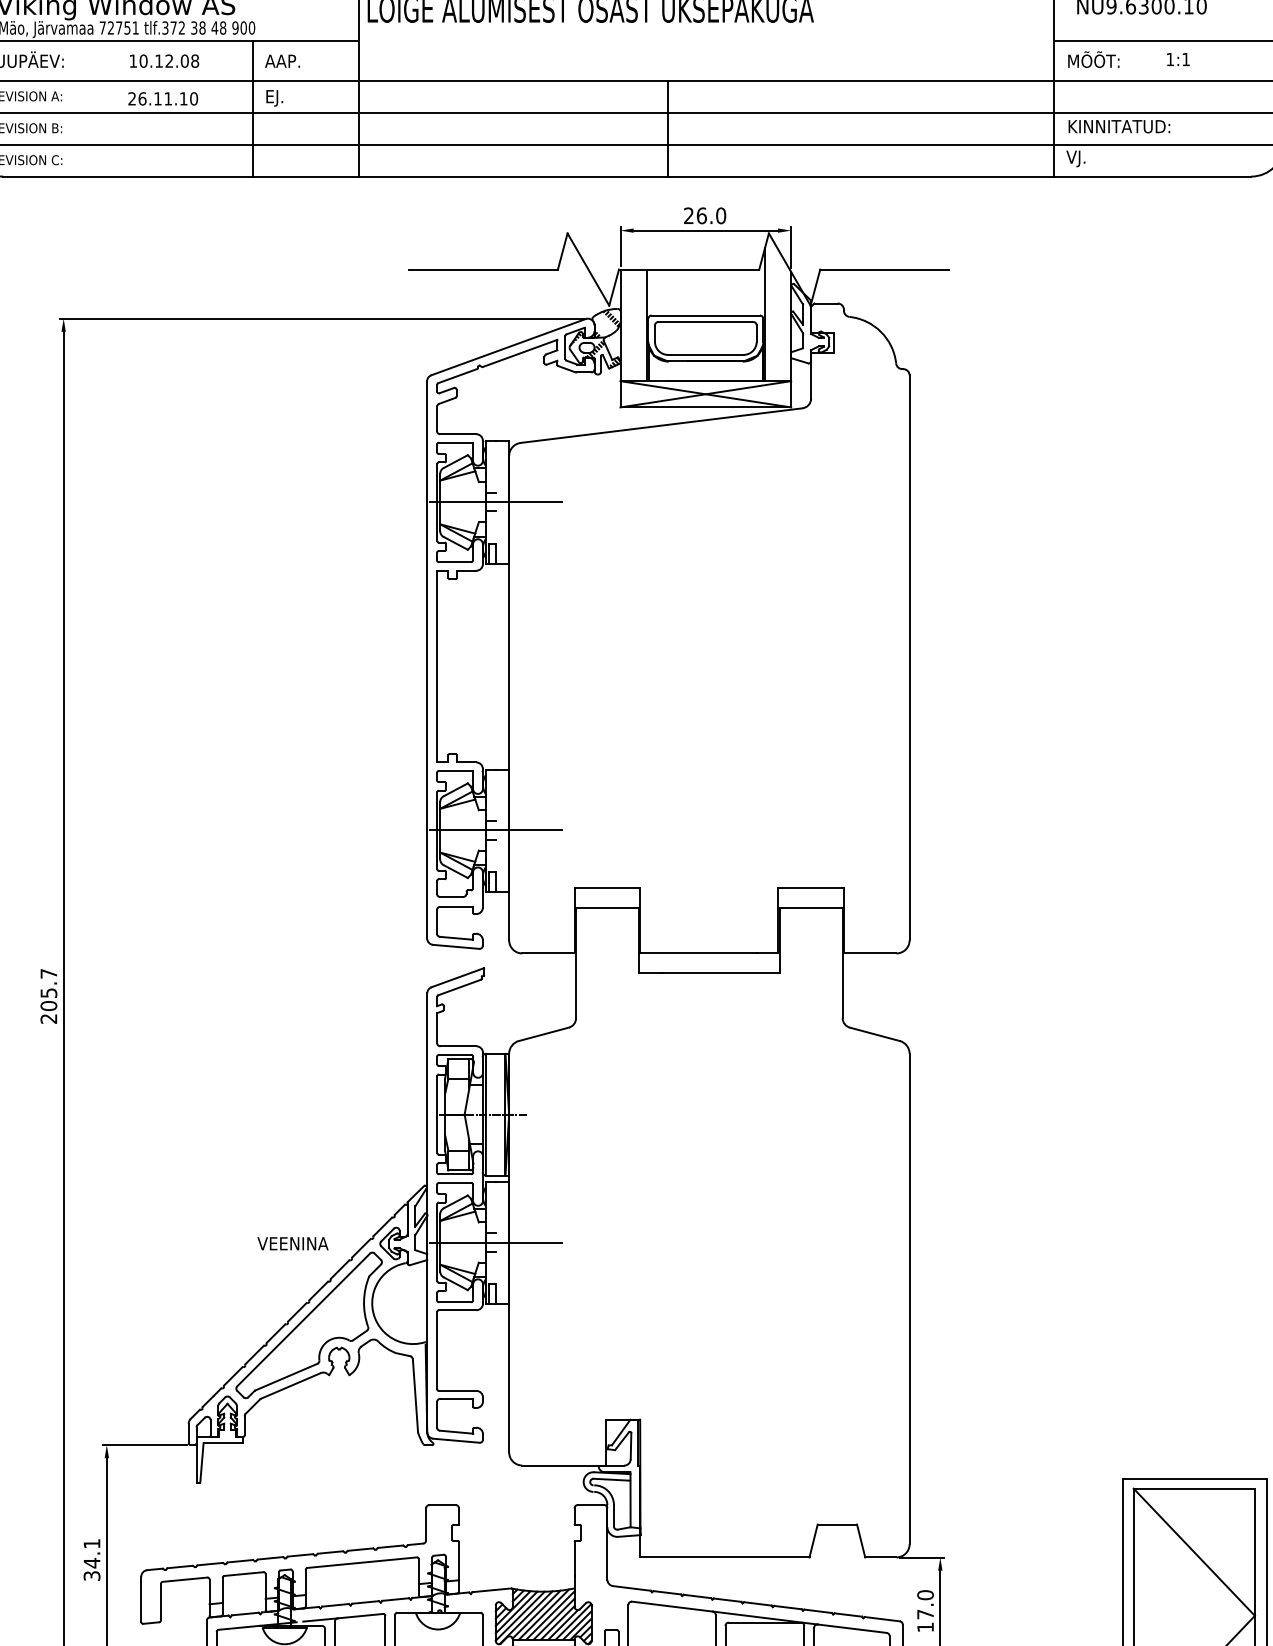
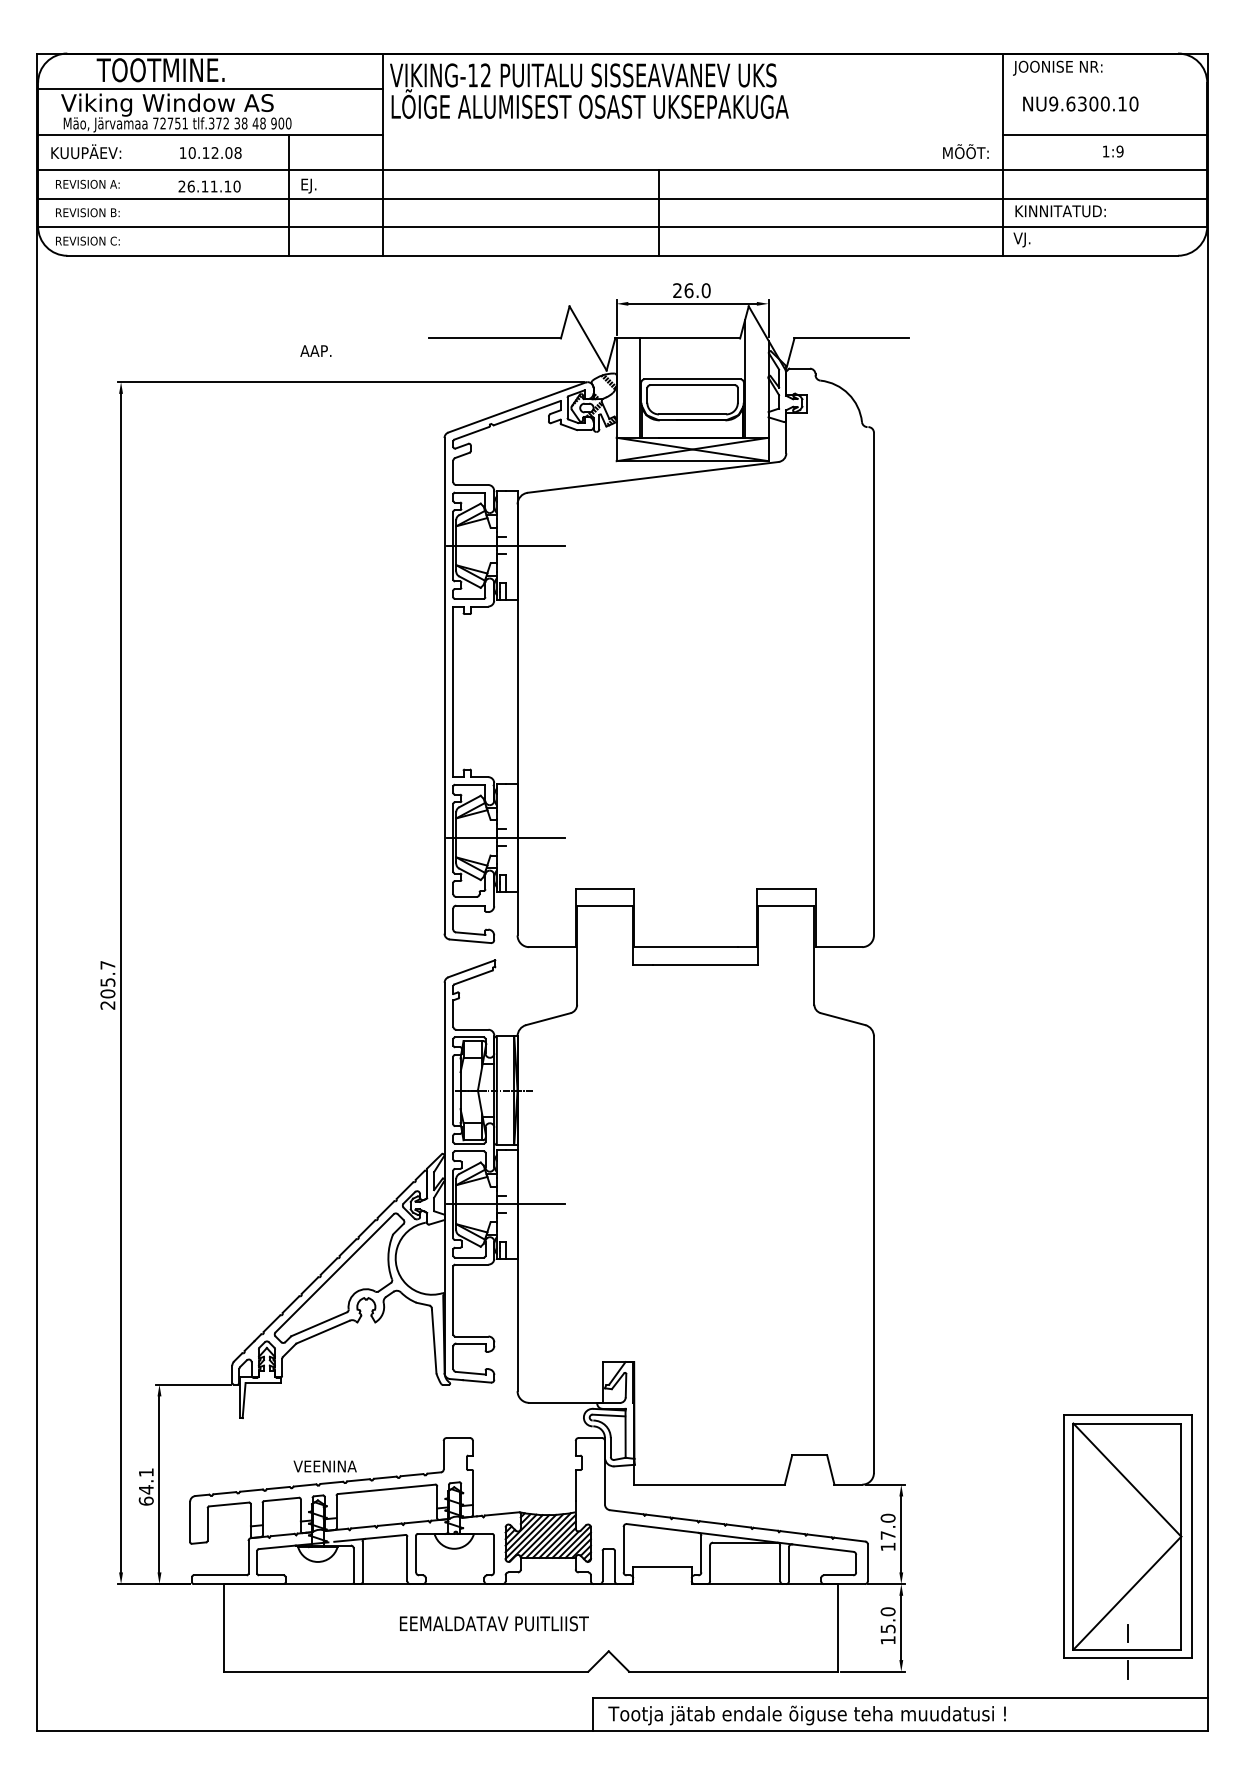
text: (1093, 59) -> (965, 151), moved
text: (1185, 59) -> (1119, 151), 1:1 -> 1:9
text: (282, 60) -> (315, 350), moved
text: (292, 1243) -> (324, 1466), moved
text: (91, 1575) -> (145, 1500), 34.1 -> 64.1

